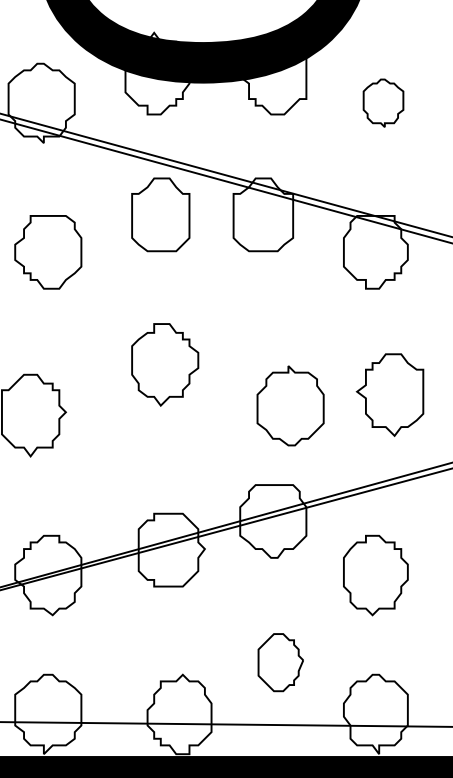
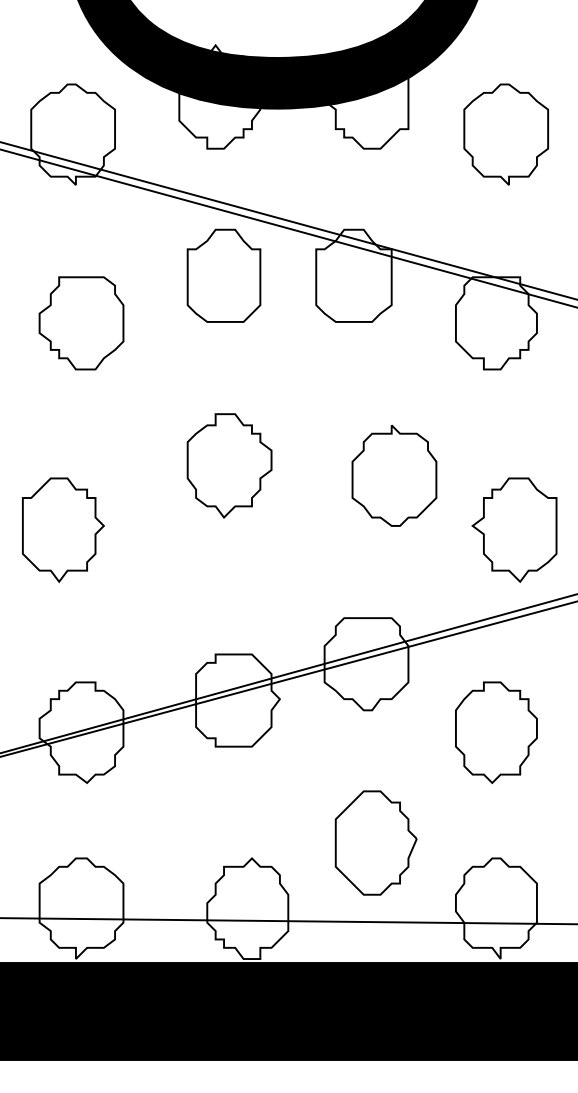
part: (383, 103) -> (505, 134), size x1.67
part: (390, 394) -> (514, 529), moved
part: (290, 405) -> (394, 475), moved
part: (280, 662) -> (375, 842), size x1.43

